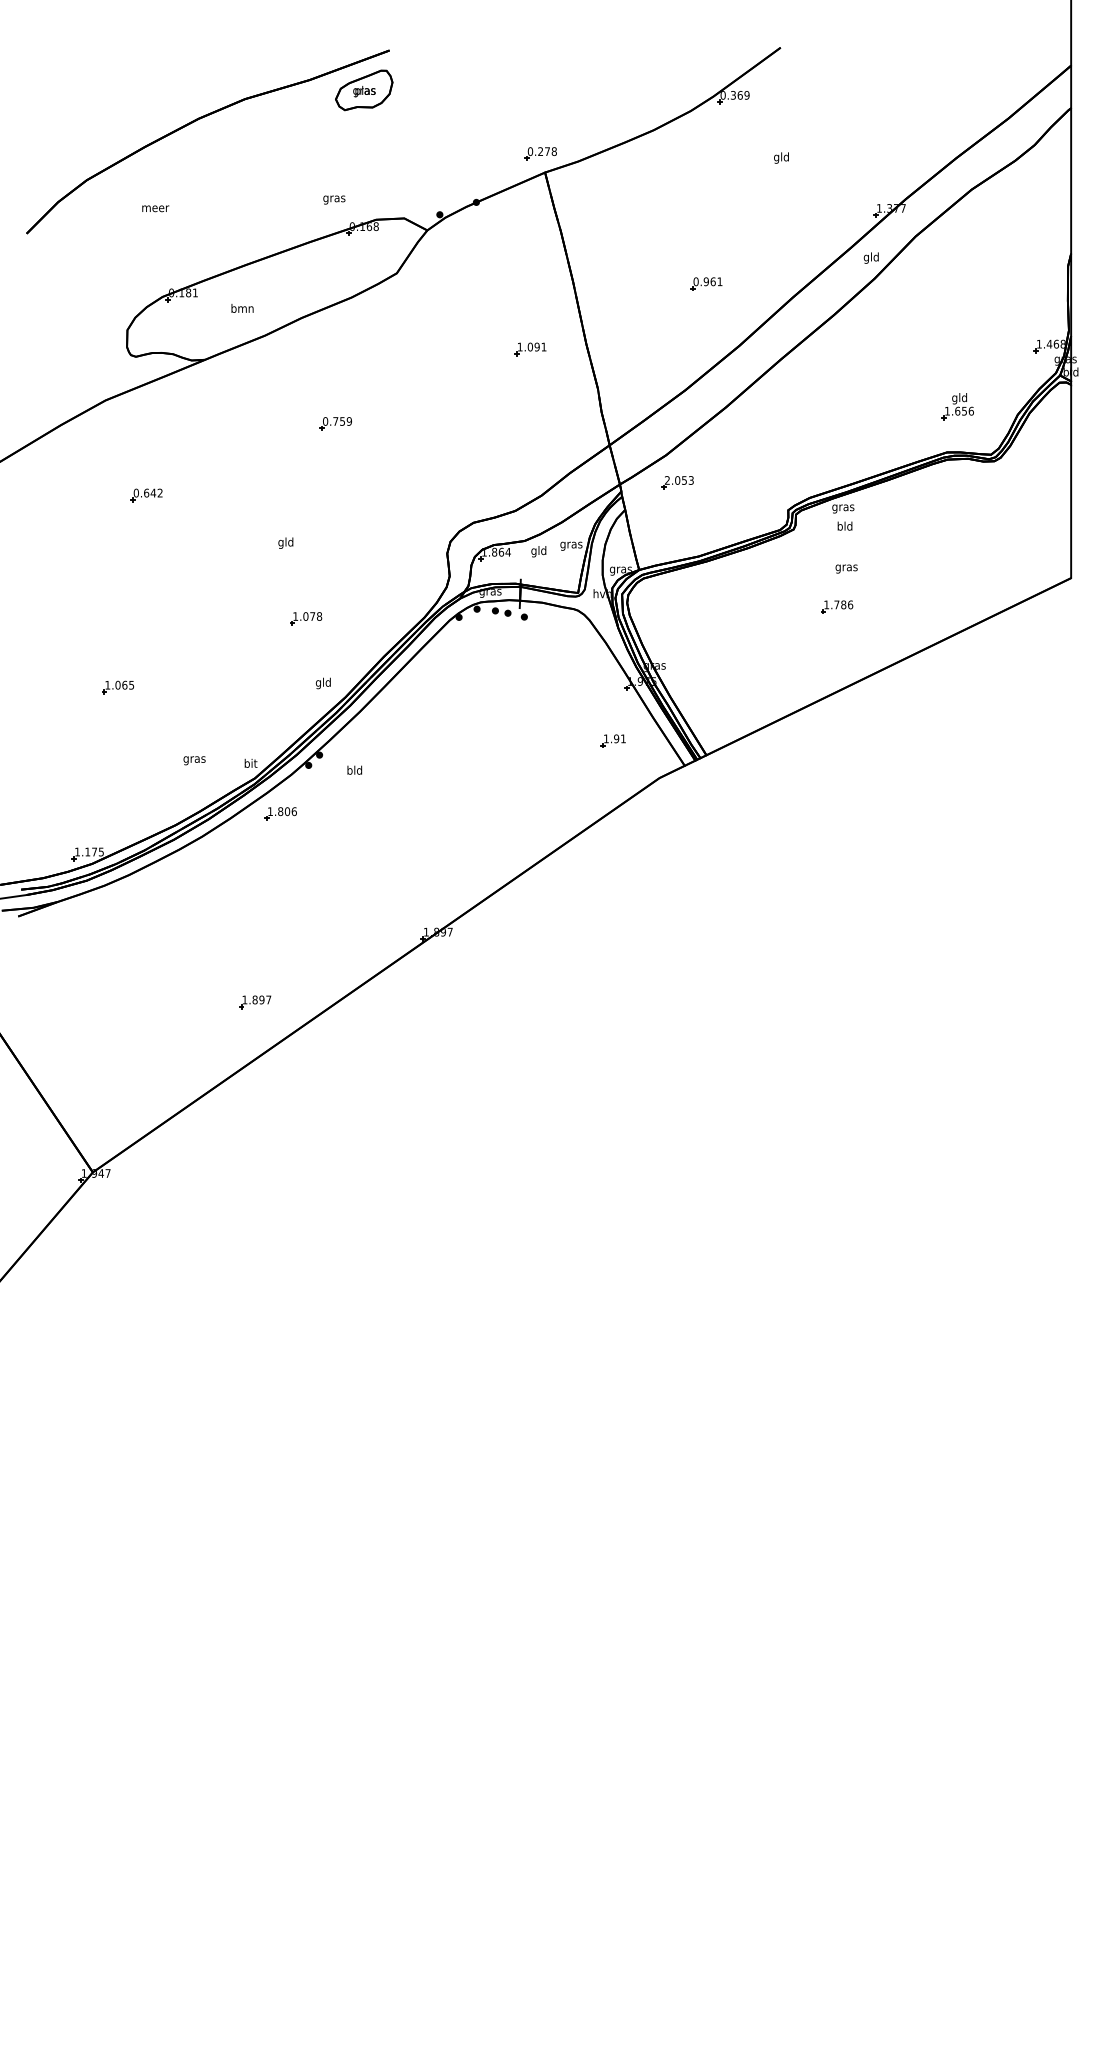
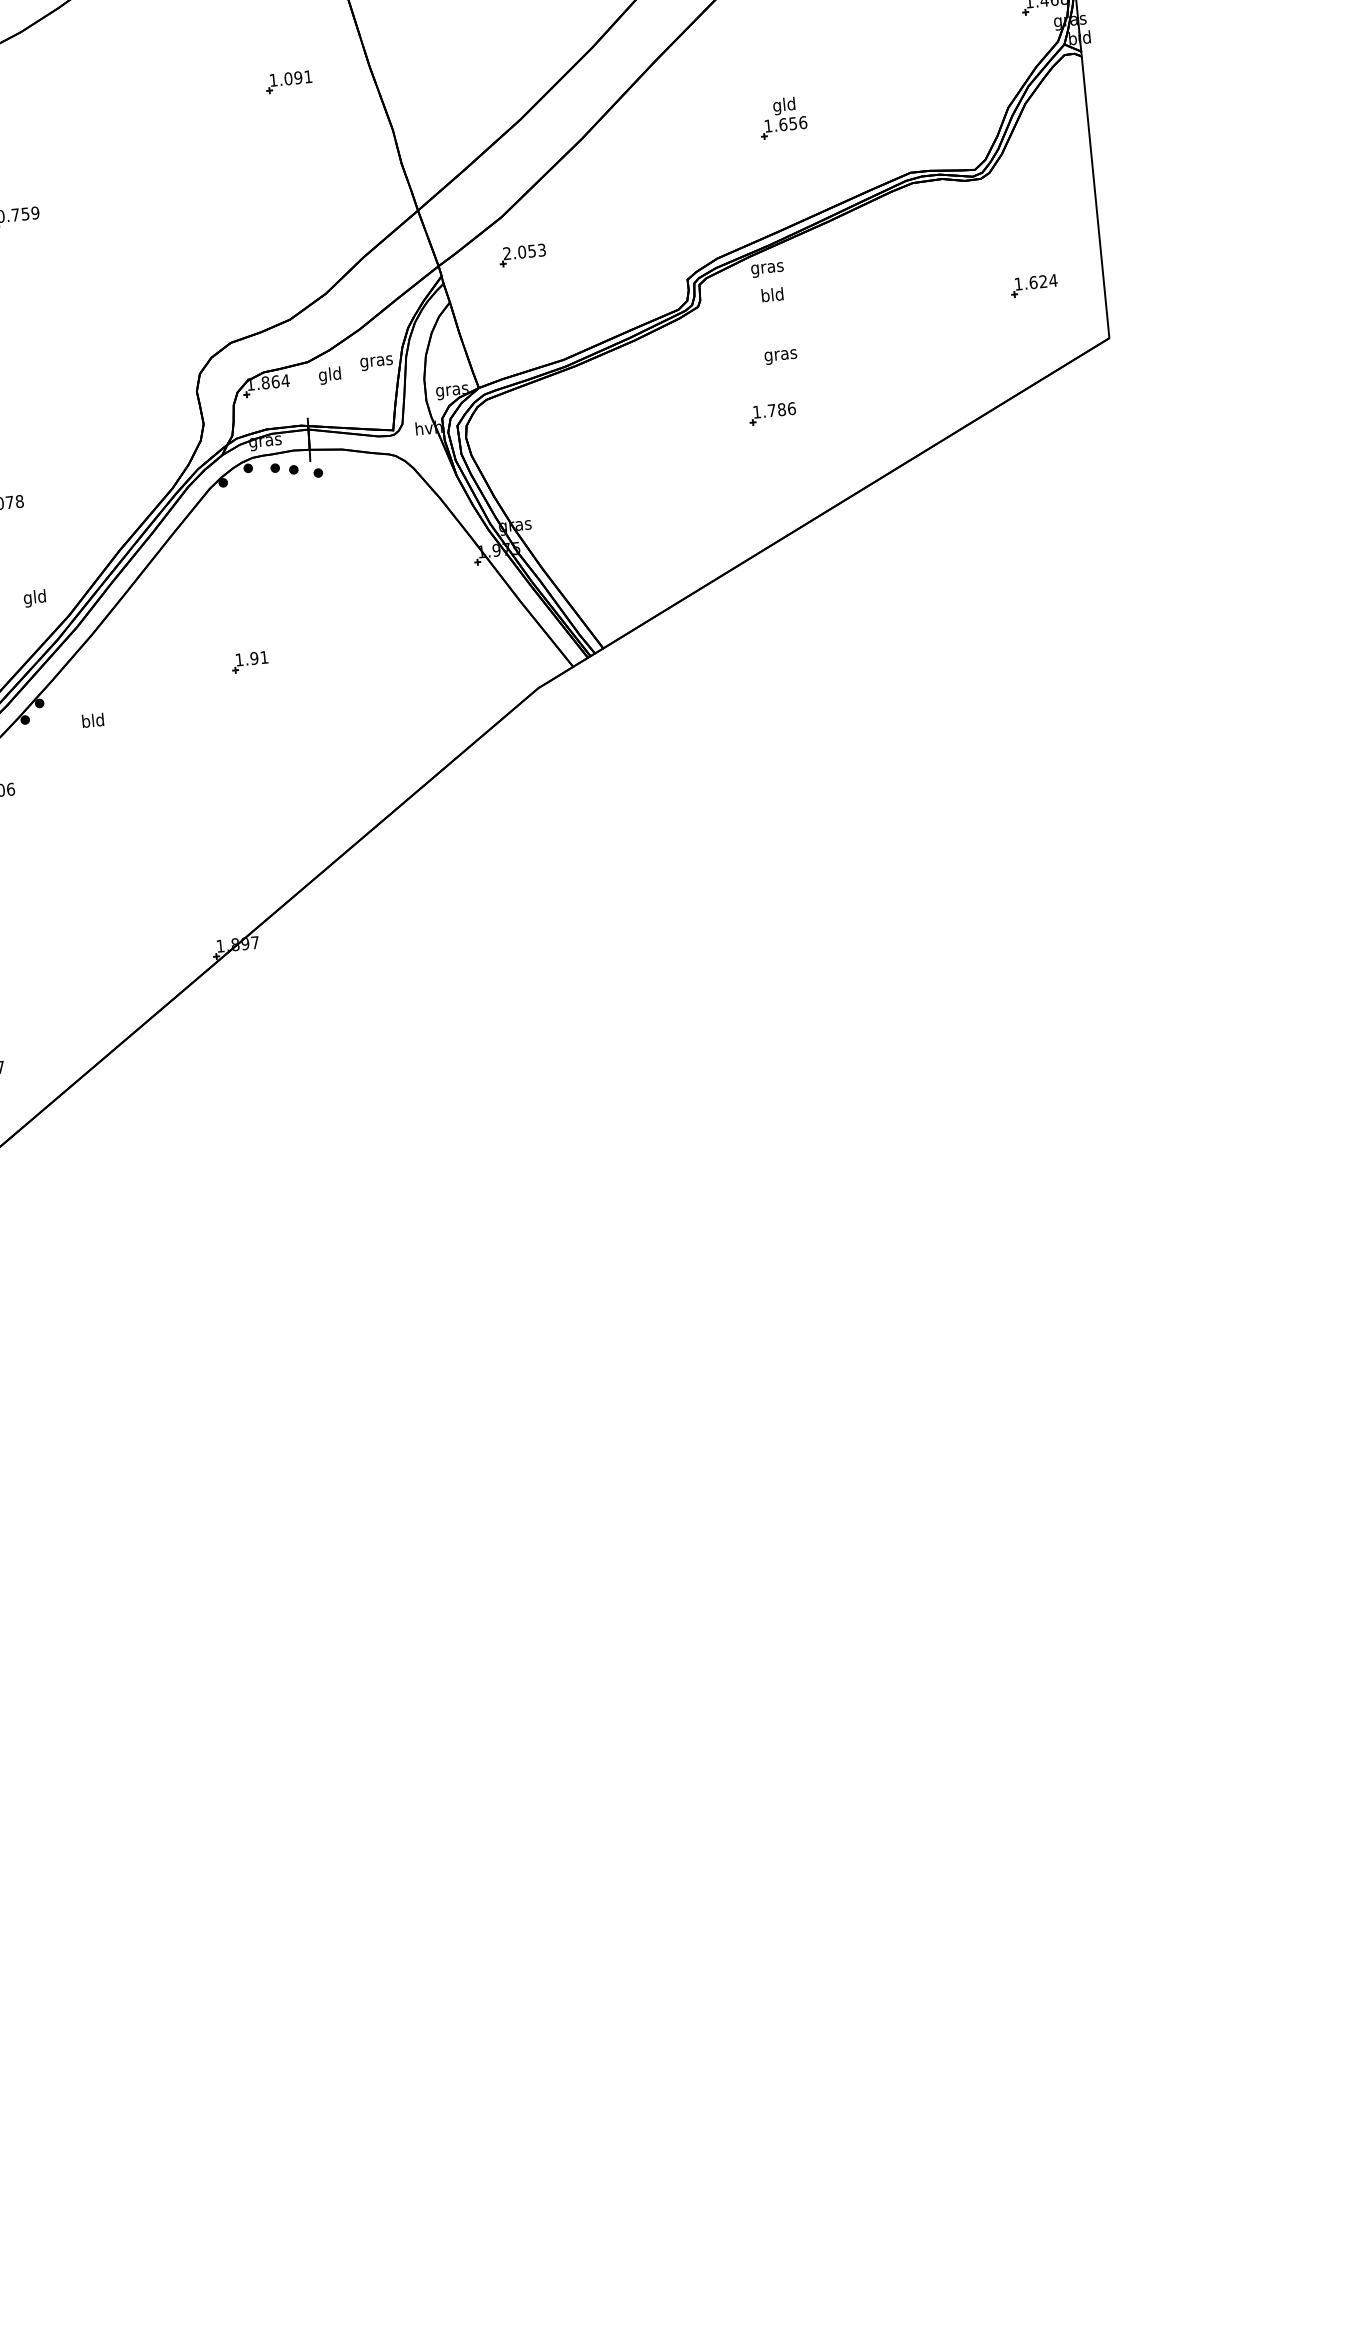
part: (957, 406) -> (782, 117), moved
part: (1023, 537) -> (1034, 285), added
part: (612, 740) -> (248, 661), moved

